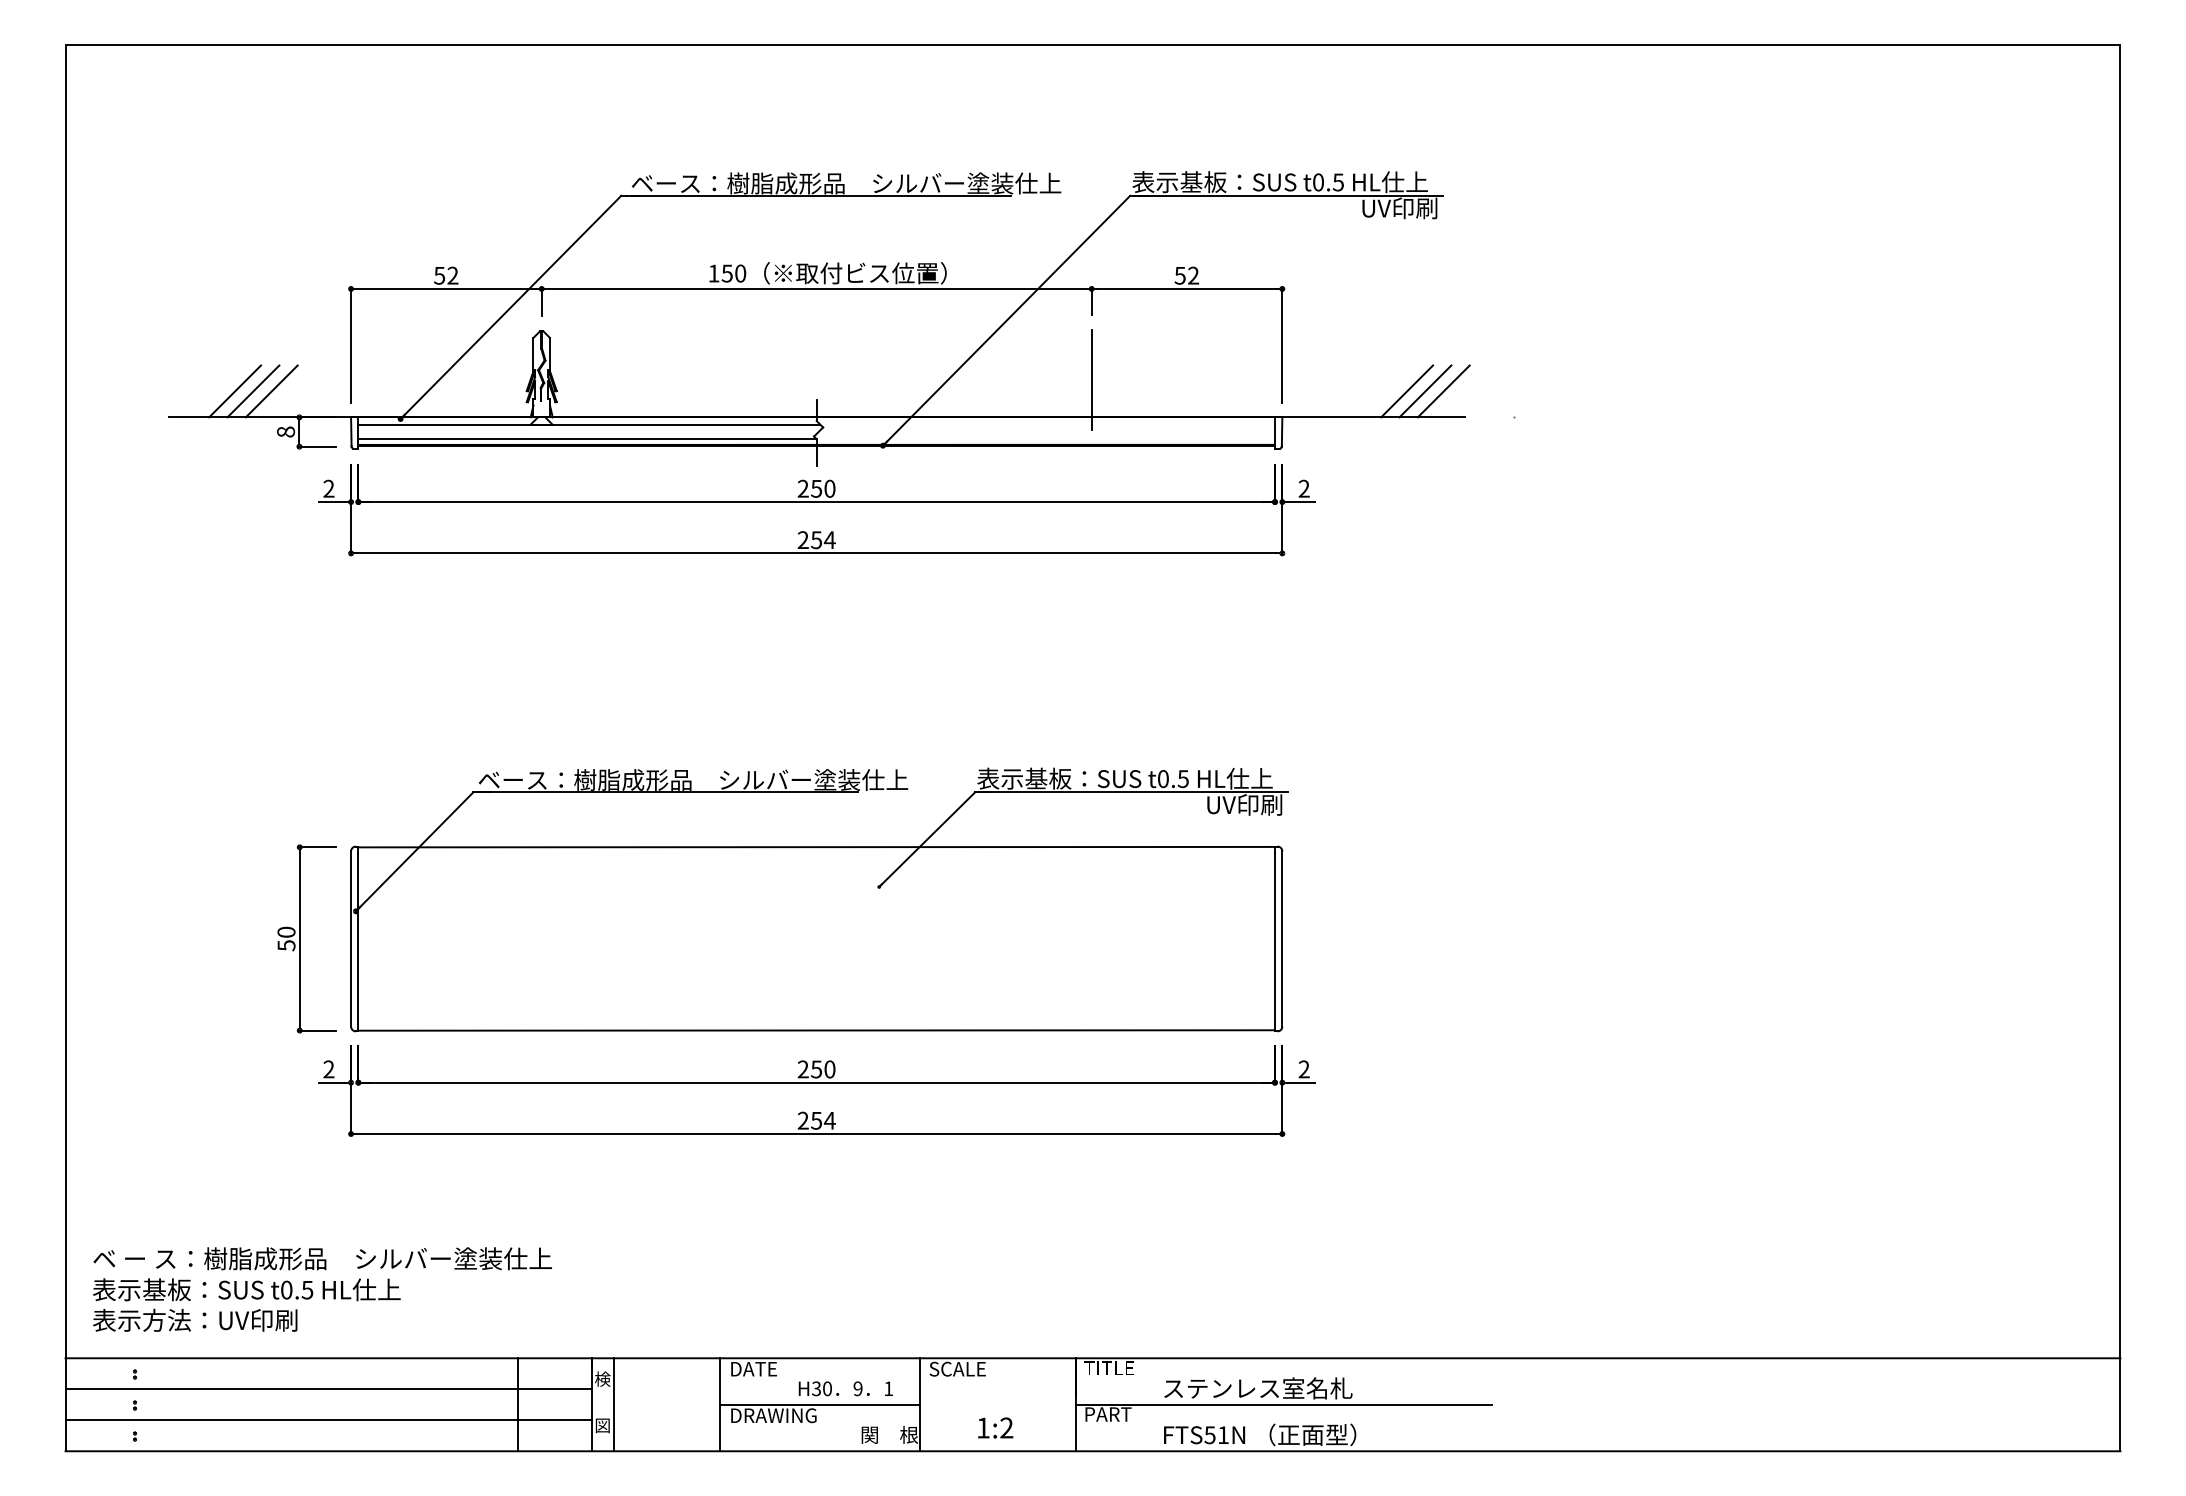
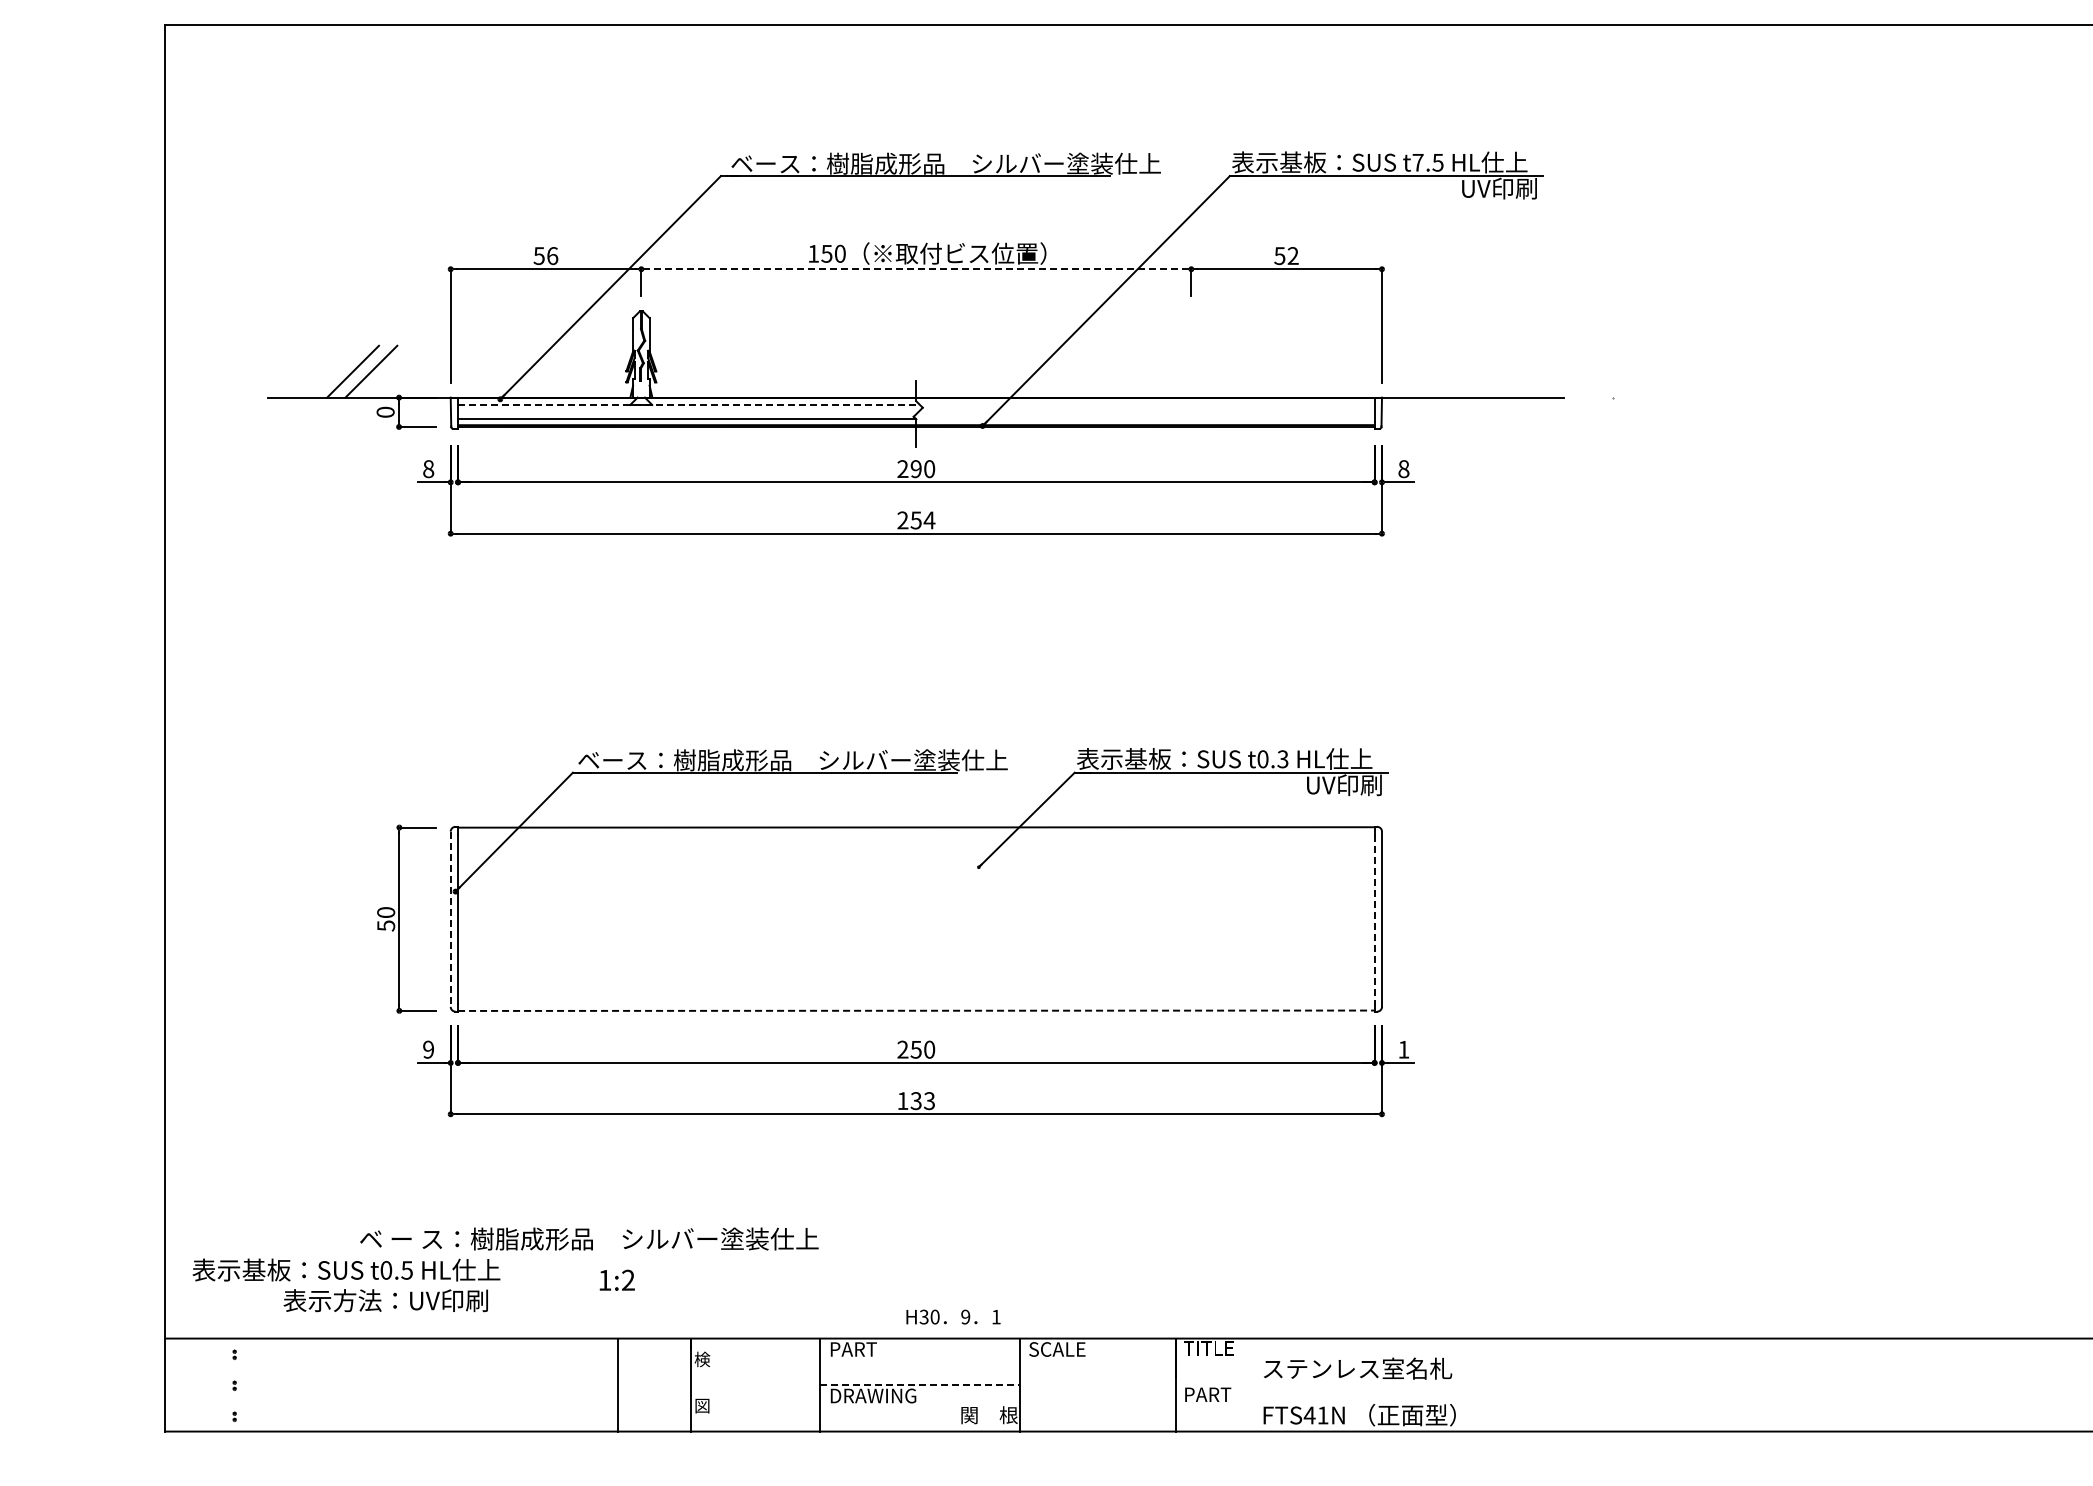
text: (1318, 182) -> (1418, 162), t0.5 -> t7.5
text: (452, 275) -> (552, 255), 52 -> 56
line: (817, 288) -> (917, 268), solid -> dashed
line: (1091, 379) -> (1191, 359), removed
line: (235, 391) -> (335, 371), removed
line: (1407, 391) -> (1507, 371), removed
line: (1425, 391) -> (1525, 371), removed
line: (1443, 391) -> (1543, 371), removed
line: (589, 424) -> (689, 404), solid -> dashed
text: (285, 431) -> (385, 411), 8 -> 0
text: (328, 488) -> (428, 468), 2 -> 8
text: (815, 488) -> (915, 468), 250 -> 290
text: (1303, 488) -> (1403, 468), 2 -> 8
text: (1183, 778) -> (1283, 758), t0.5 -> t0.3
line: (351, 938) -> (451, 918), solid -> dashed
line: (1275, 938) -> (1375, 918), solid -> dashed
line: (817, 1030) -> (917, 1010), solid -> dashed
text: (328, 1069) -> (428, 1049), 2 -> 9
text: (1303, 1069) -> (1403, 1049), 2 -> 1
text: (816, 1120) -> (916, 1100), 254 -> 133
text: (322, 1258) -> (589, 1238), moved
text: (195, 1319) -> (386, 1299), moved
text: (755, 1369) -> (855, 1349), DATE -> PART
text: (845, 1388) -> (953, 1316), moved
line: (328, 1389) -> (428, 1369), removed
line: (613, 1404) -> (713, 1384), removed
line: (820, 1404) -> (920, 1384), solid -> dashed
line: (1283, 1404) -> (1383, 1384), removed
line: (328, 1420) -> (428, 1400), removed
text: (995, 1427) -> (617, 1279), moved
text: (1210, 1435) -> (1310, 1415), FTS51N -> FTS41N

